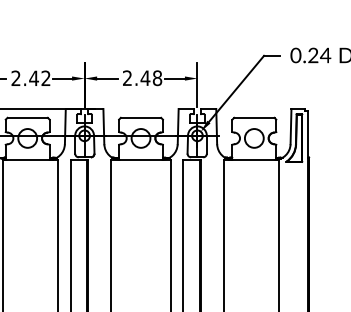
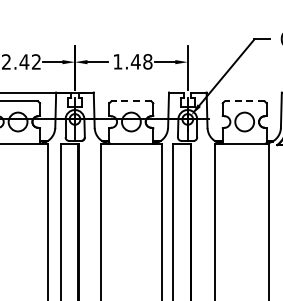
text: (127, 77) -> (117, 61), 2.48 -> 1.48
line: (140, 117) -> (130, 101), solid -> dashed
line: (253, 117) -> (243, 101), solid -> dashed

